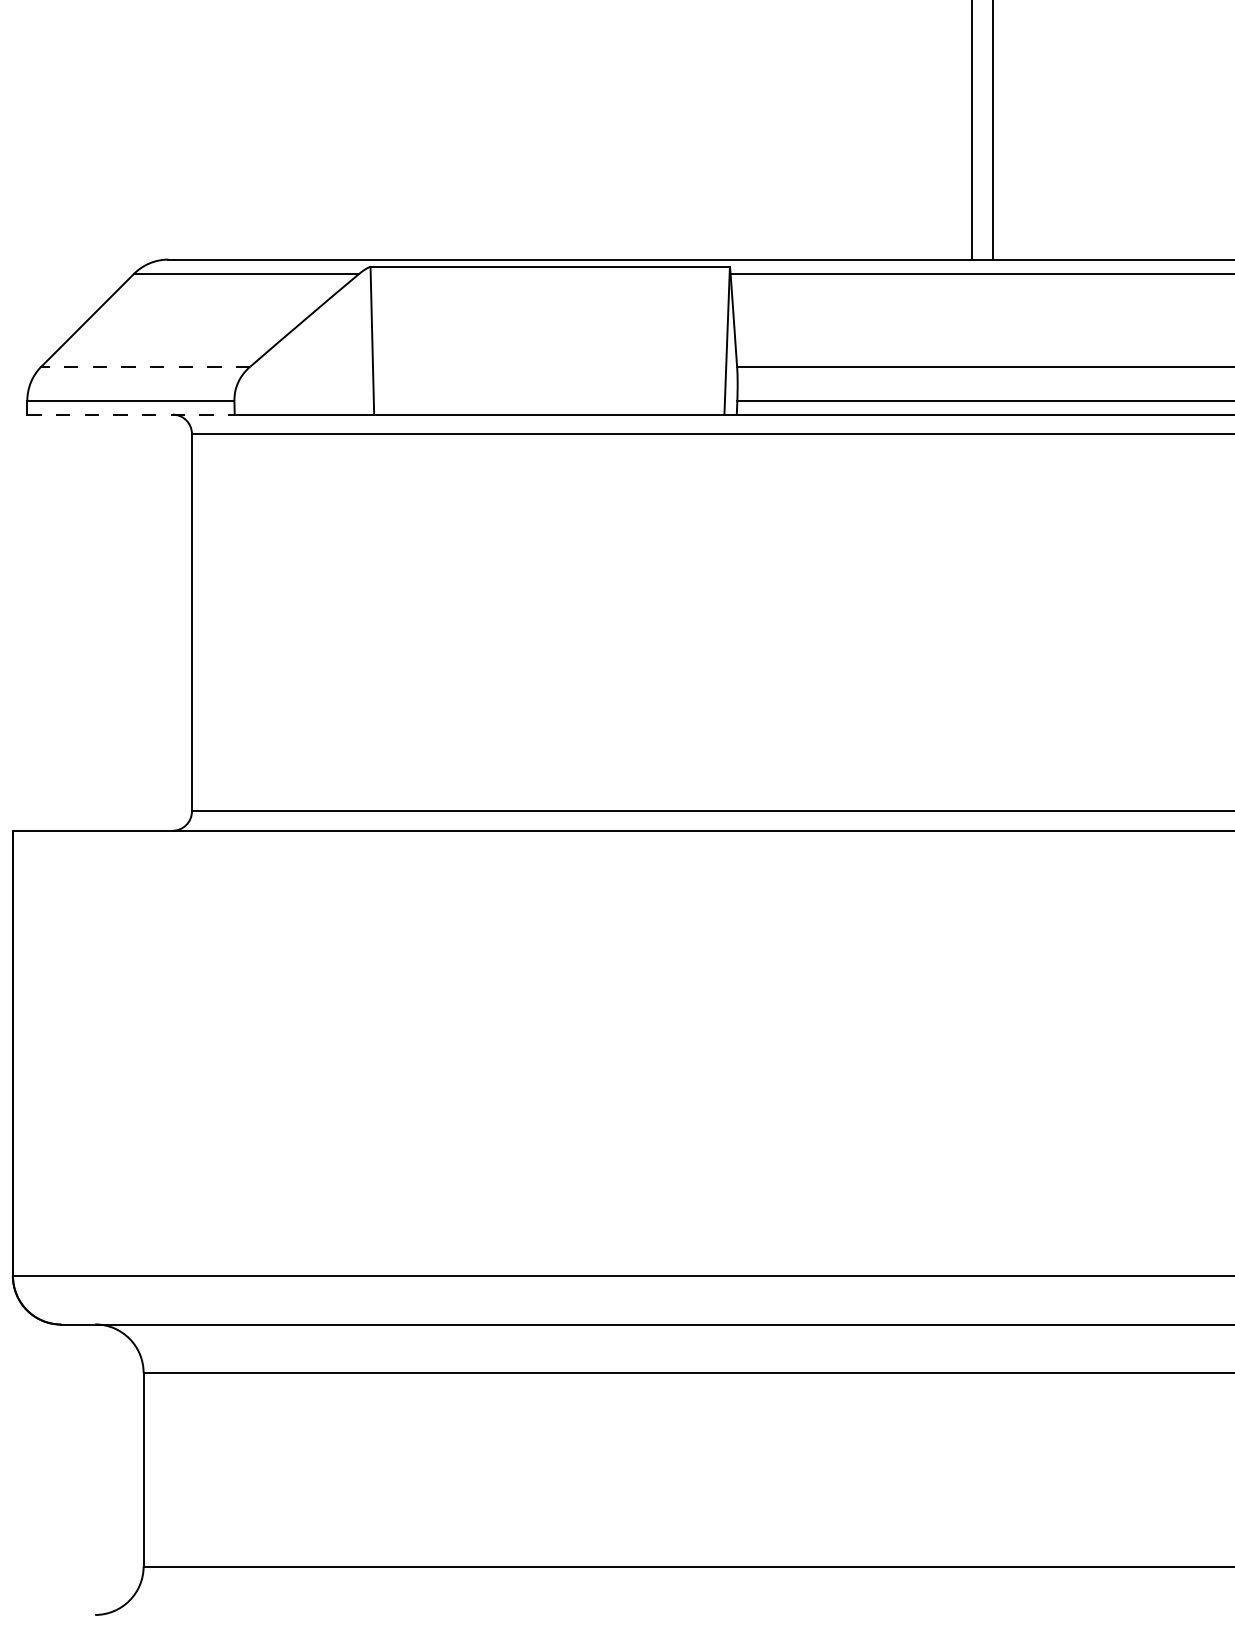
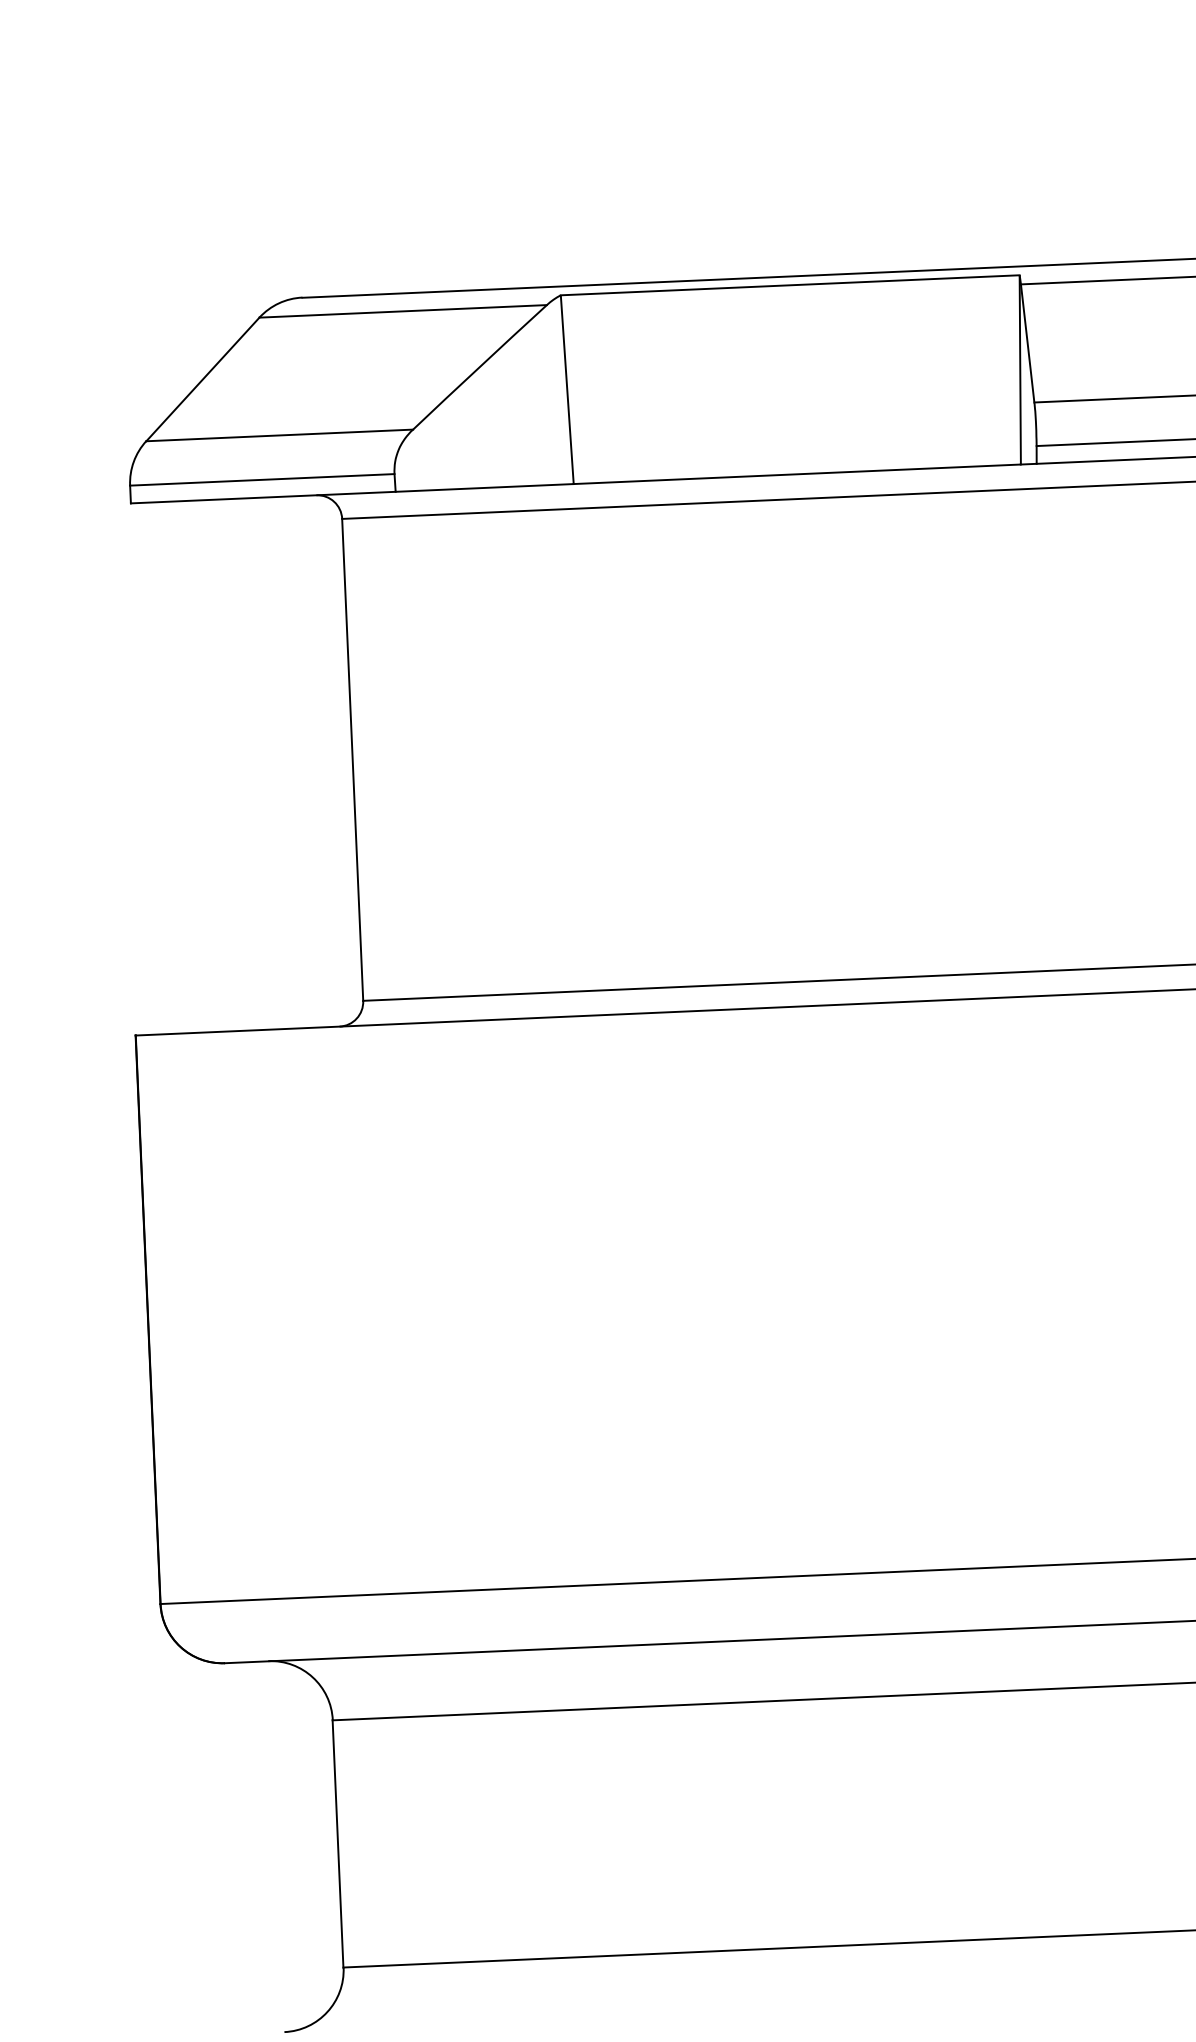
line: (145, 366) -> (279, 435), dashed -> solid
line: (131, 414) -> (263, 497), dashed -> solid

